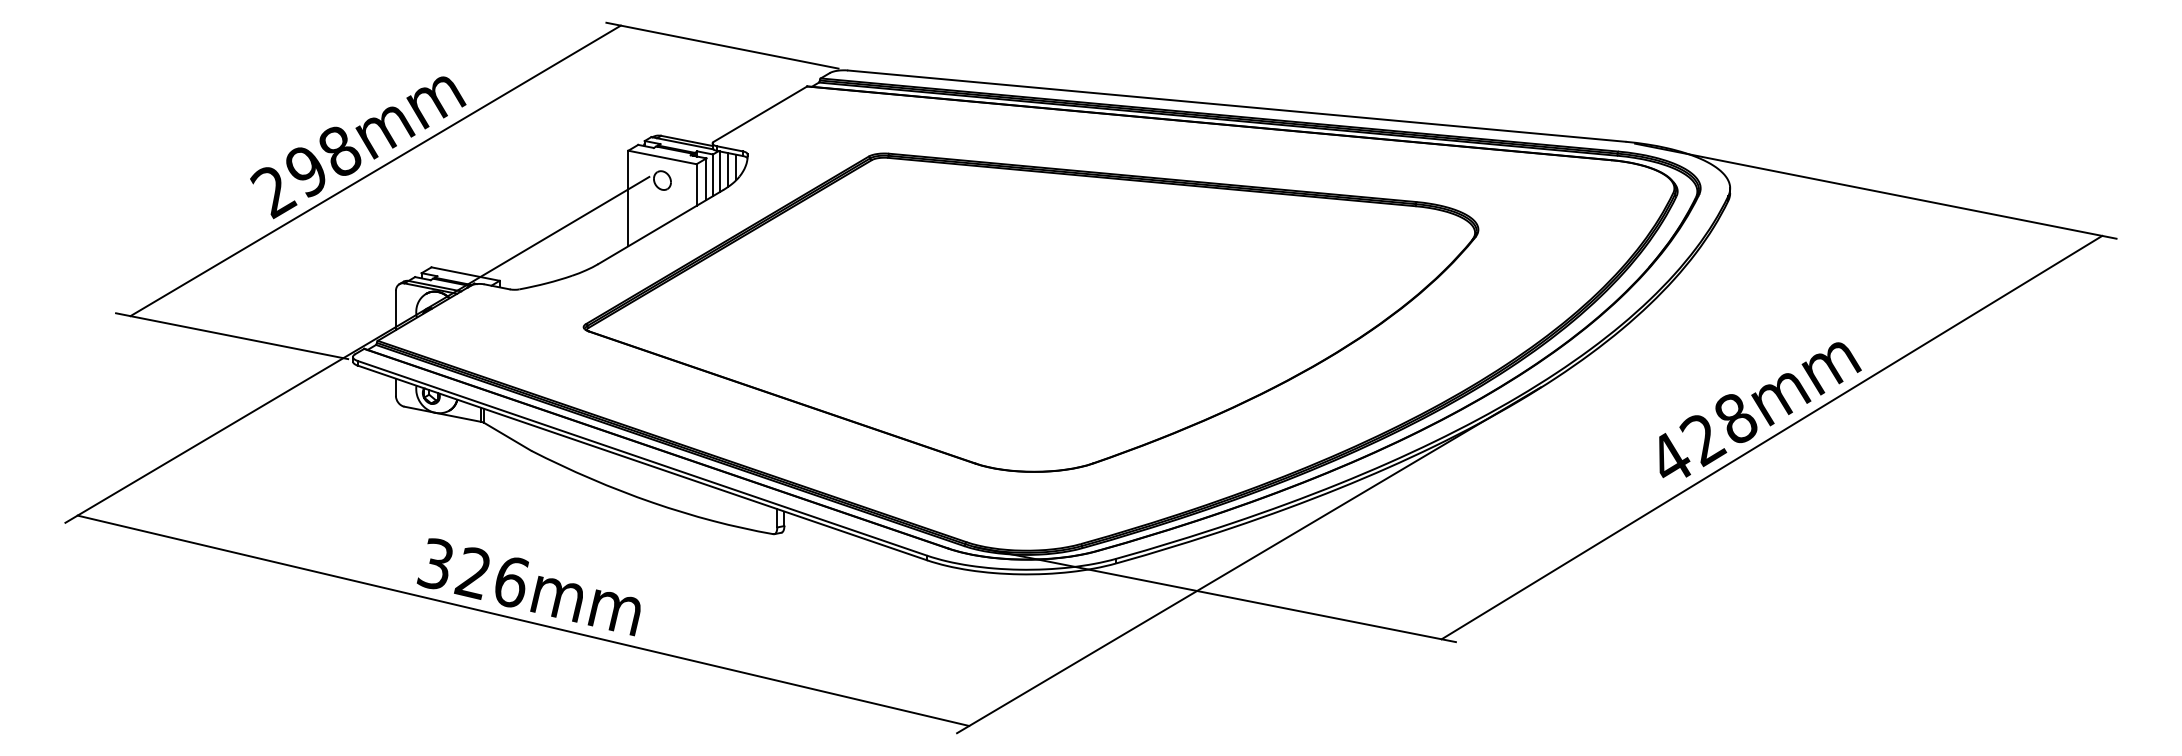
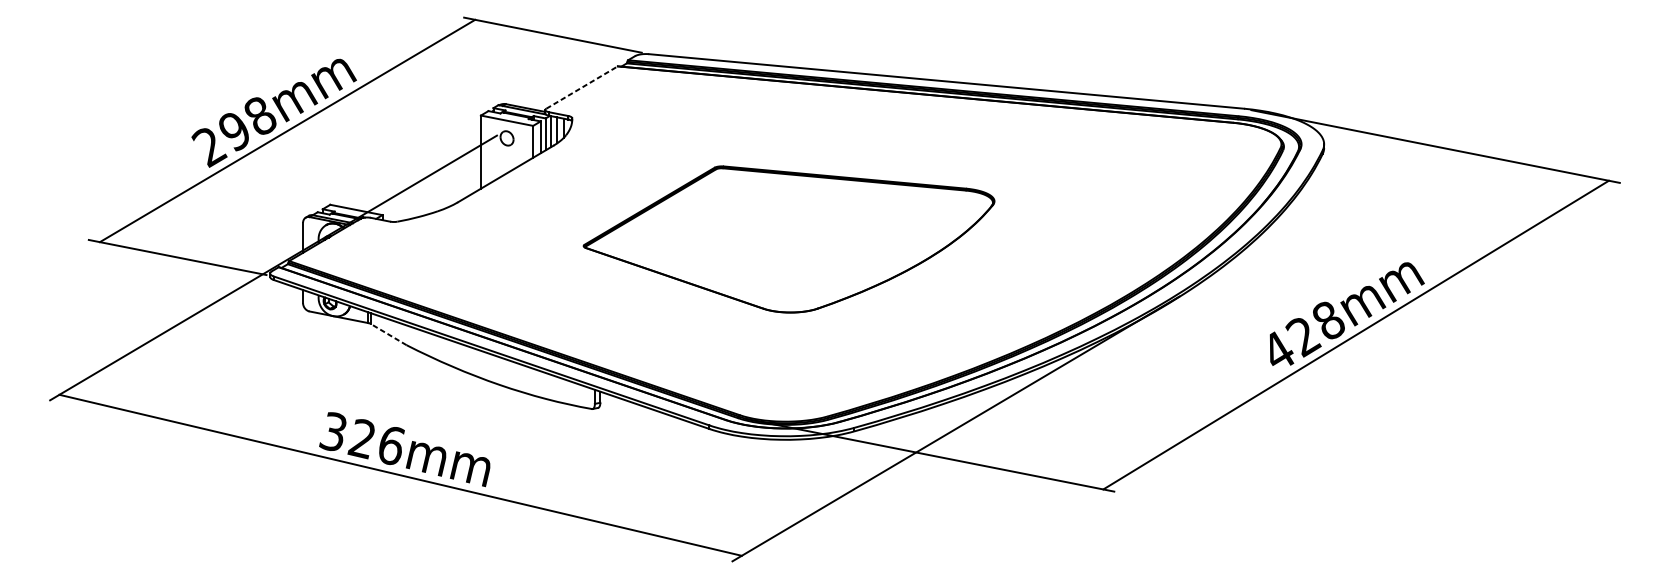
line: (760, 113) -> (582, 87), solid -> dashed
part: (1030, 312) -> (788, 239), size x0.6
line: (507, 436) -> (388, 334), solid -> dashed

